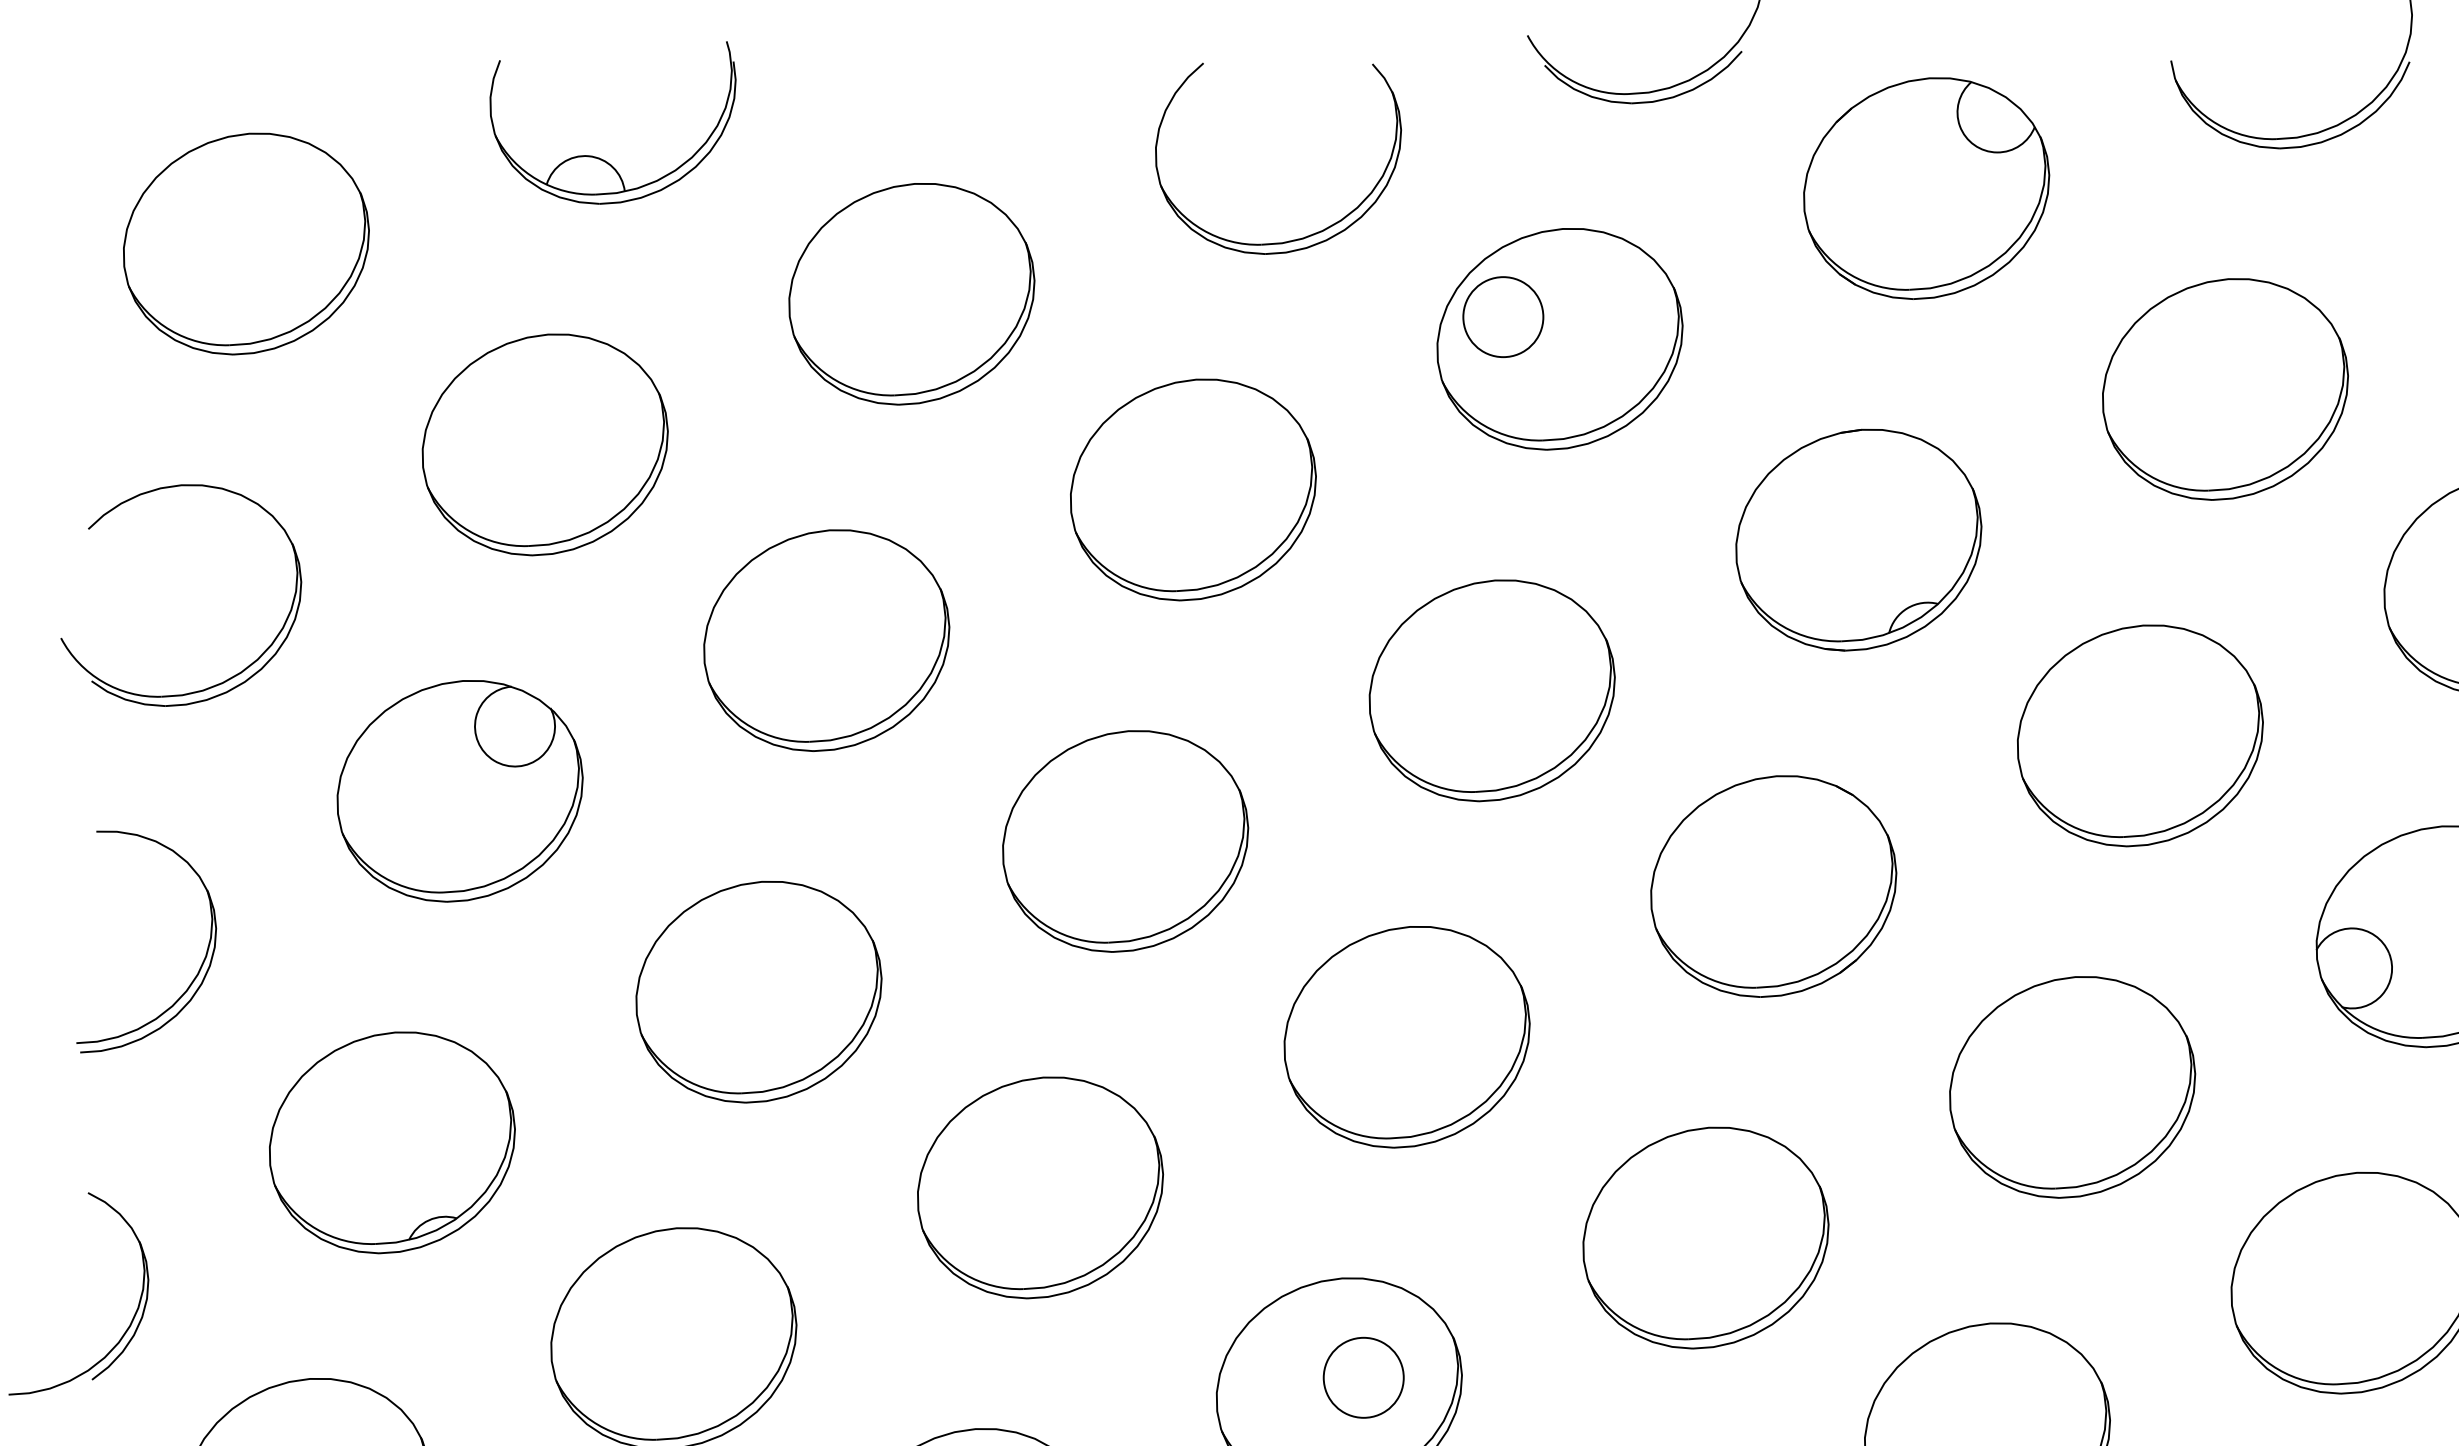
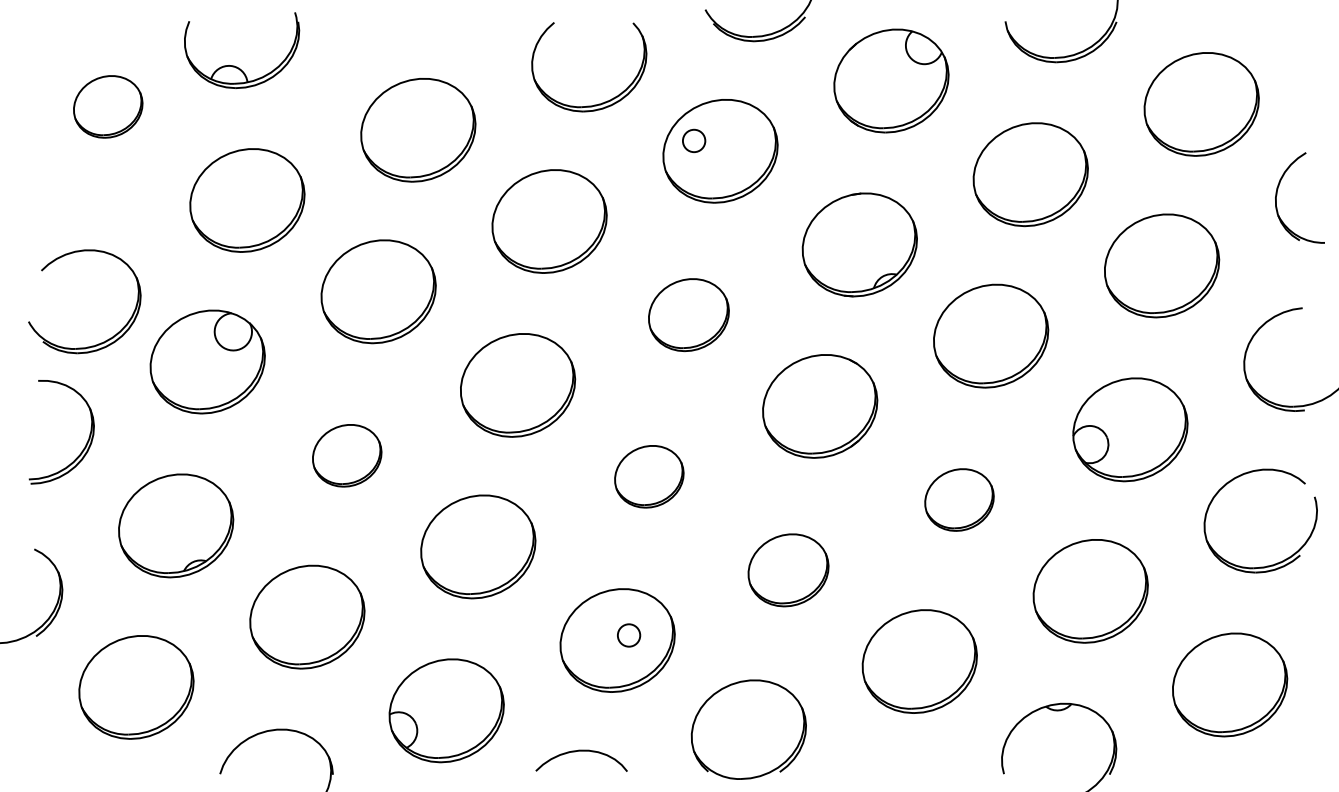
part: (603, 157) -> (237, 66), moved
part: (247, 243) -> (108, 106), size x0.6
circle: (1501, 316) -> (693, 140), size x0.6
part: (210, 685) -> (98, 343), moved
part: (1491, 689) -> (688, 314), size x0.7
part: (759, 991) -> (347, 455), size x0.6
part: (1407, 1036) -> (649, 476), size x0.6
part: (2072, 1086) -> (959, 499), size x0.6
part: (1705, 1238) -> (788, 570), size x0.7
circle: (1362, 1377) -> (628, 635), size x0.6

